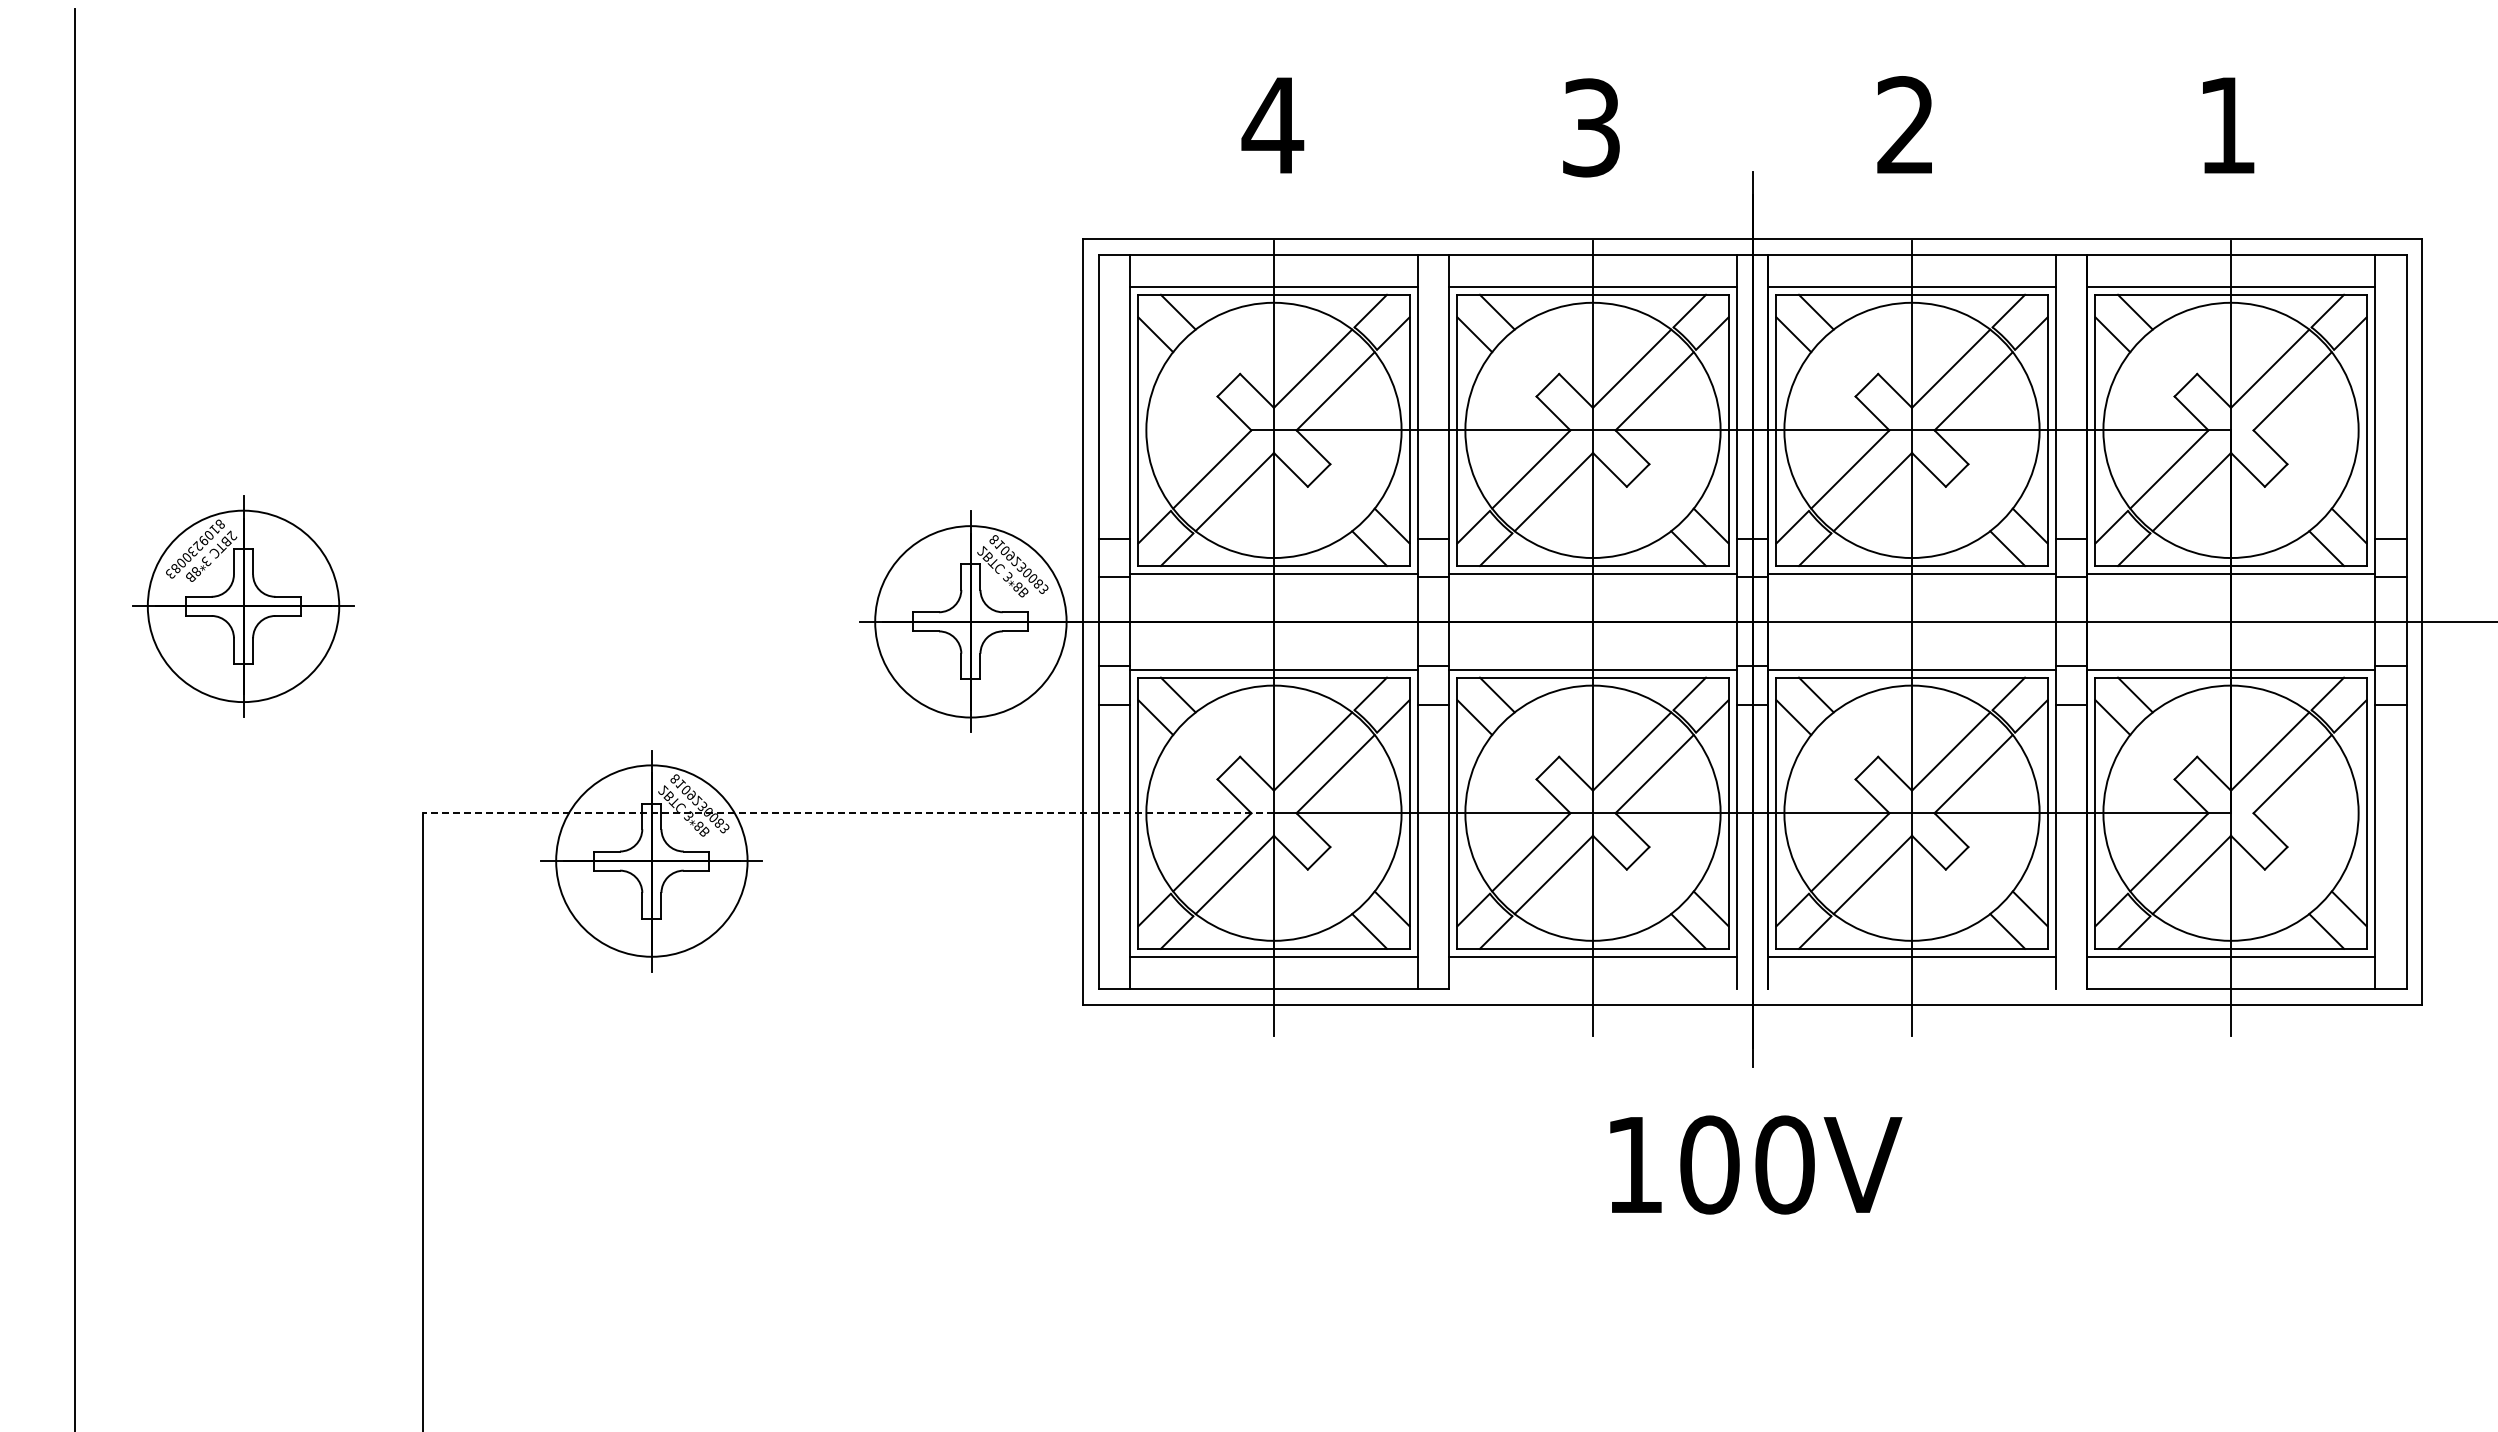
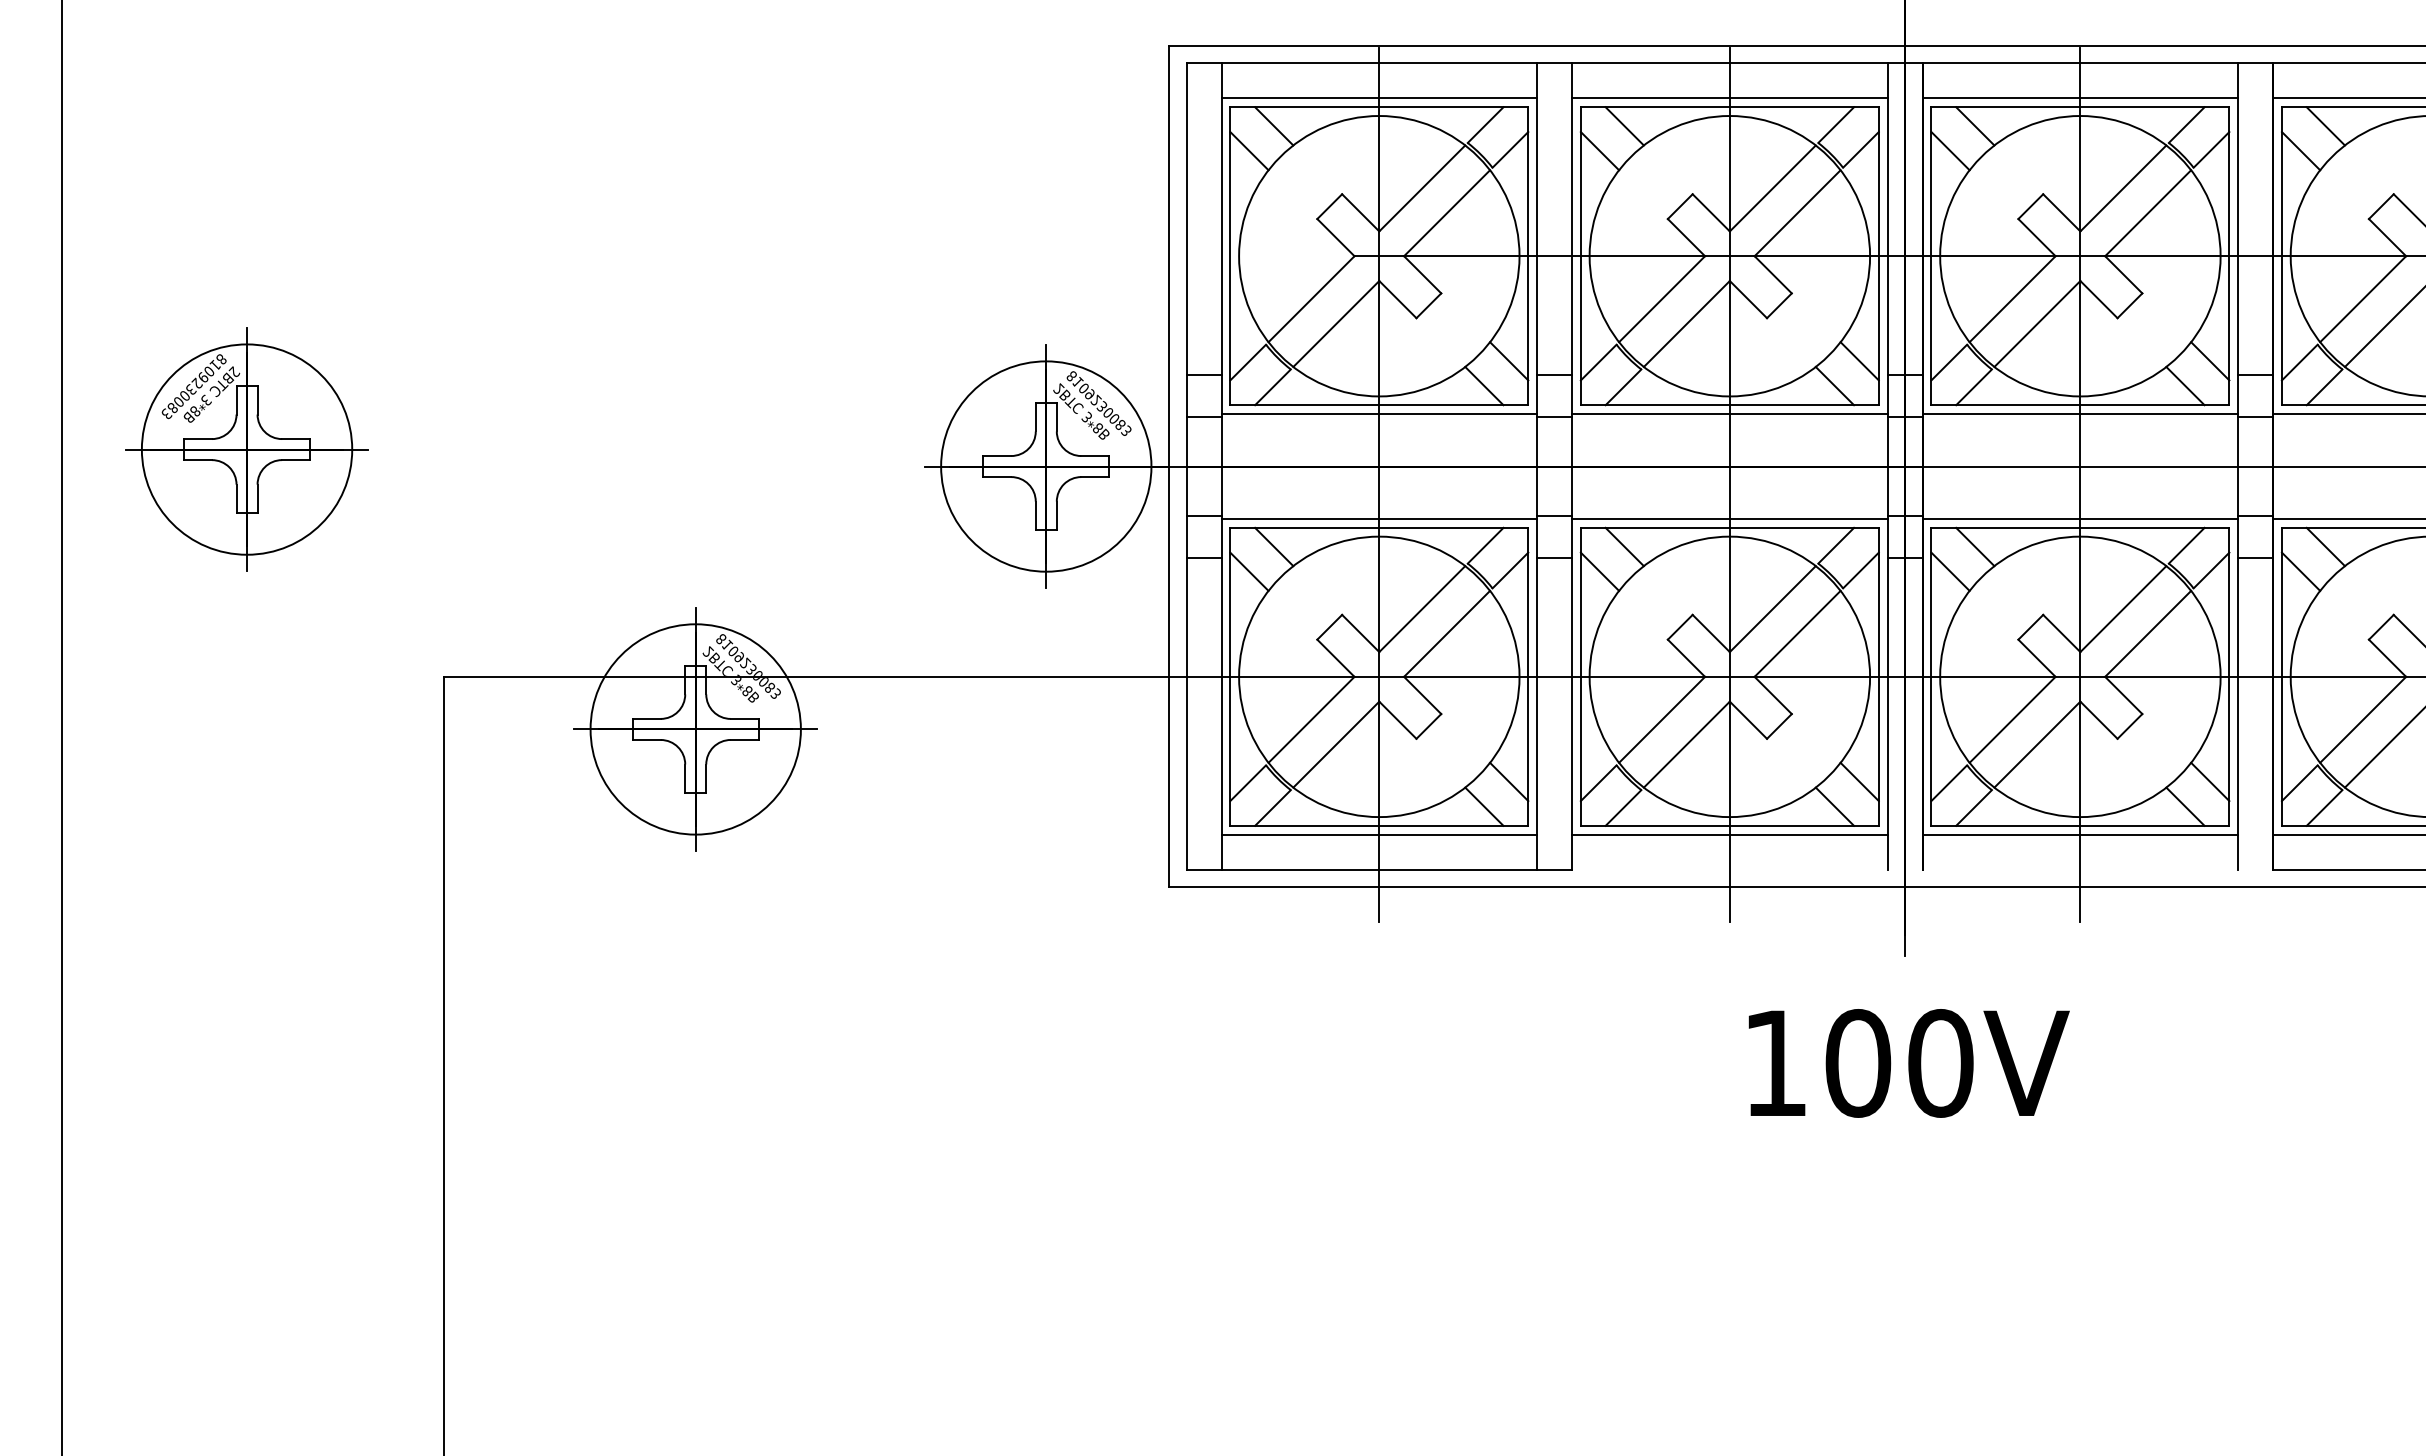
line: (848, 813) -> (911, 677), dashed -> solid

